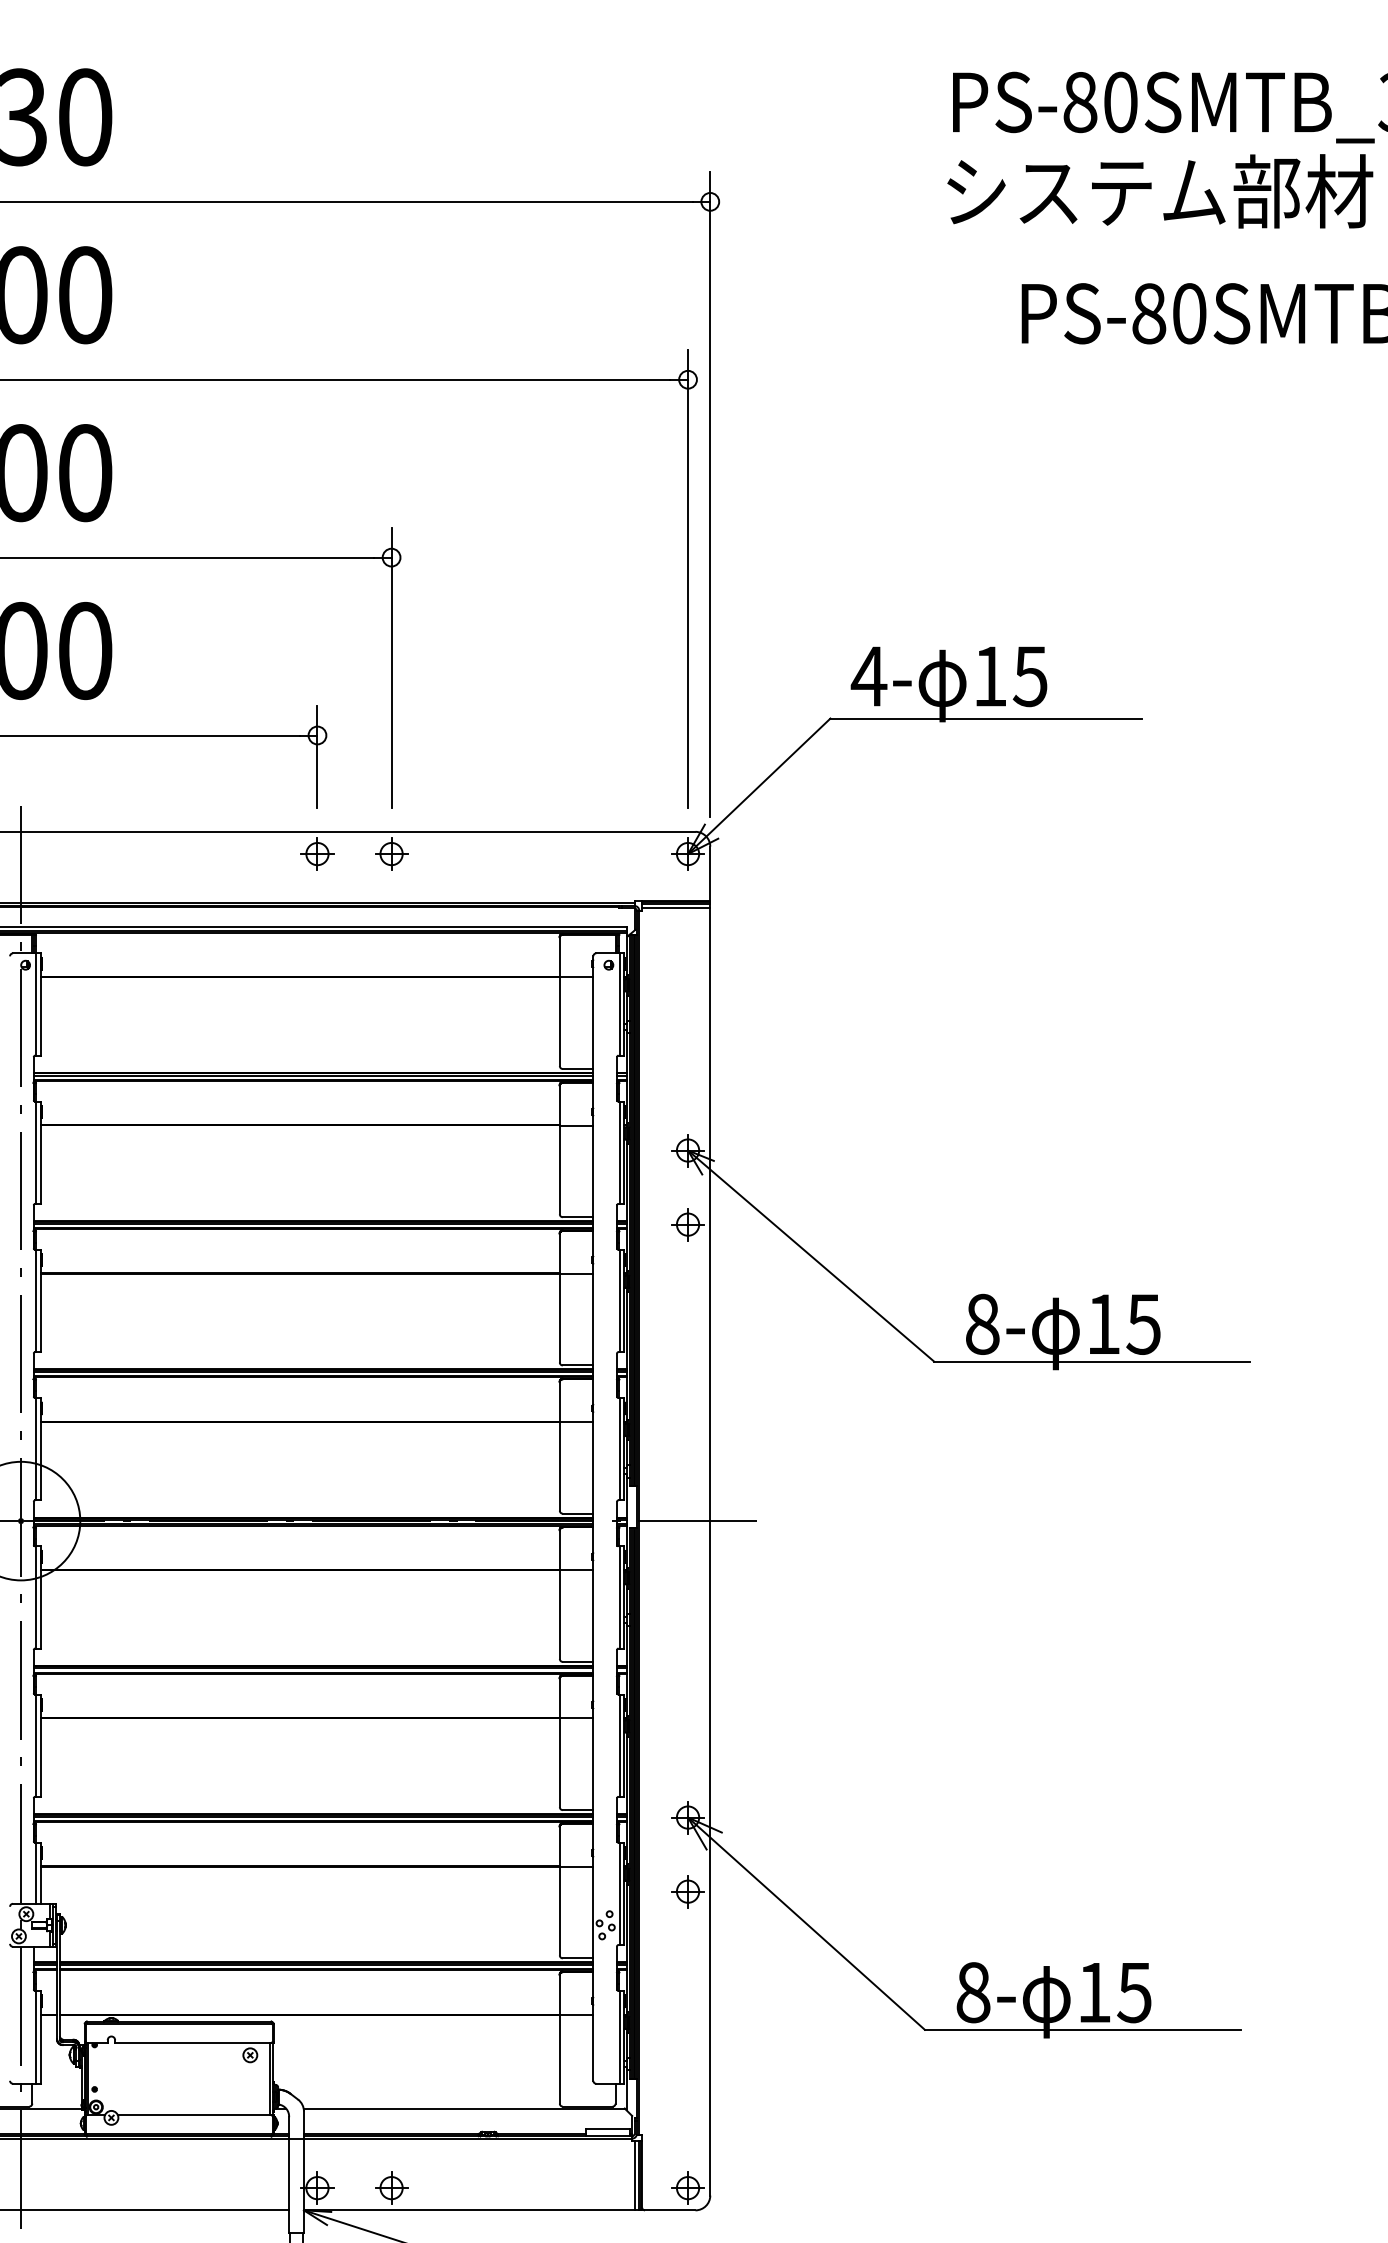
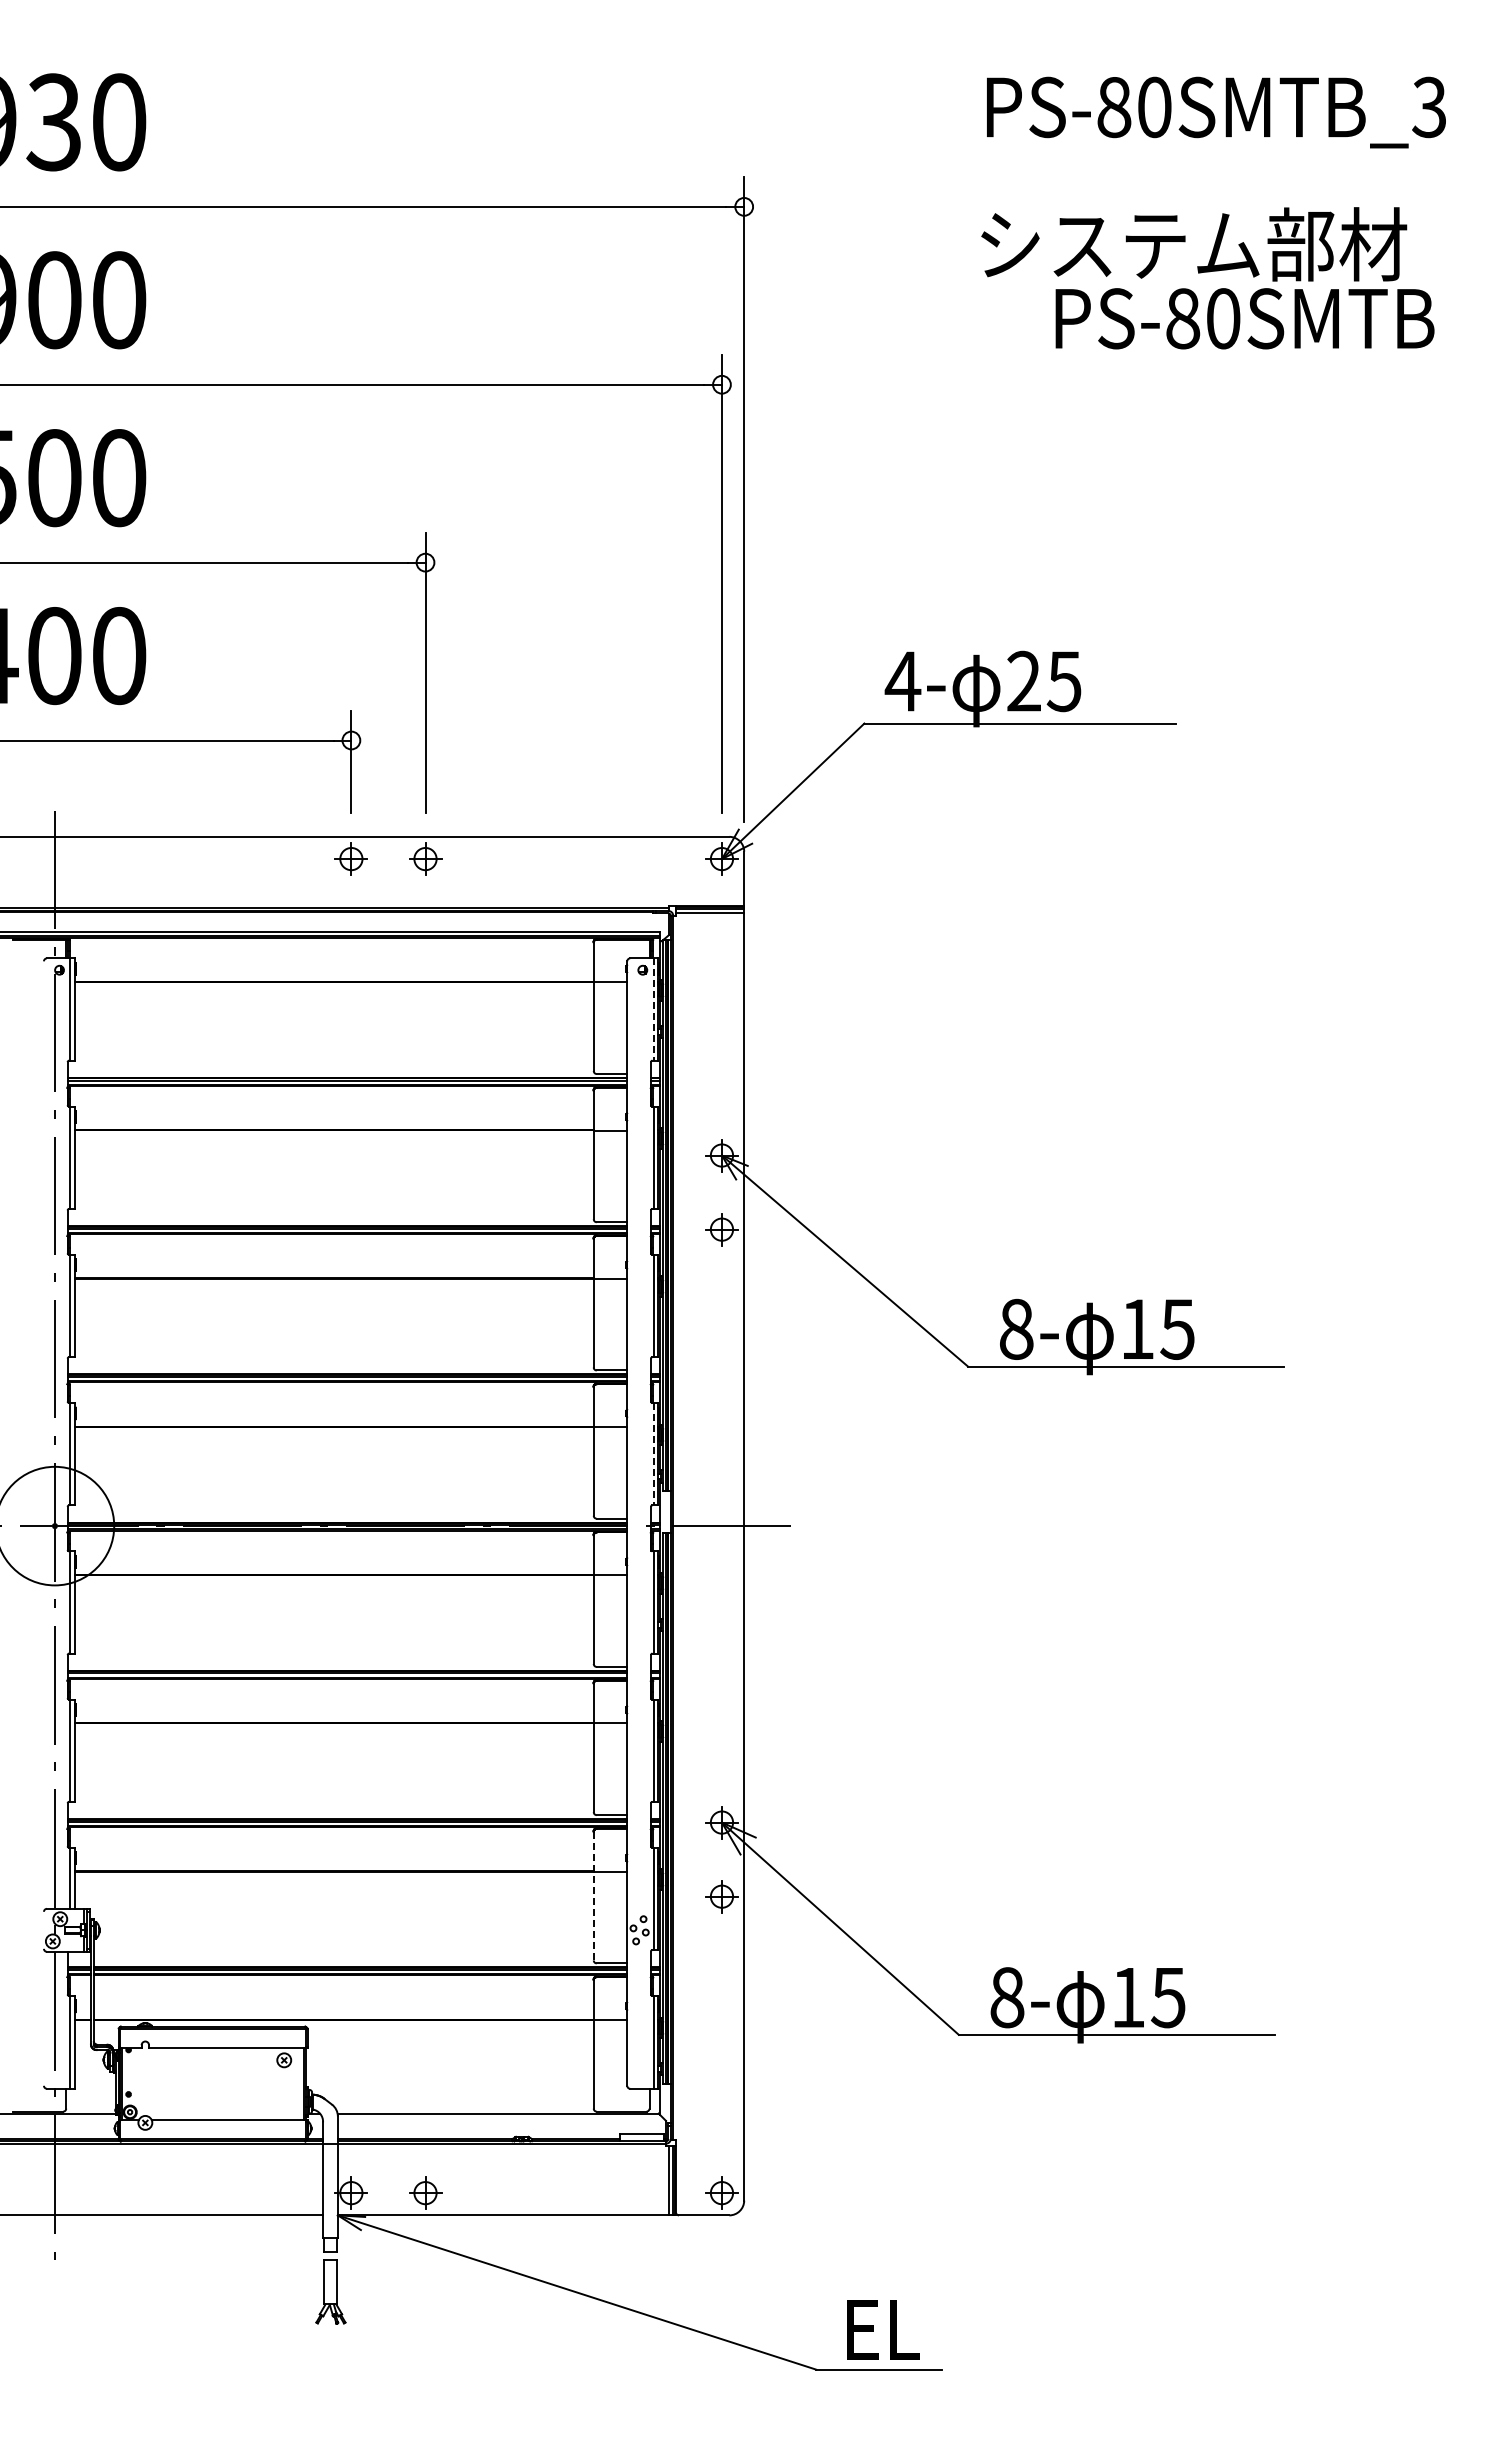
text: (1160, 191) -> (1194, 244), moved
text: (989, 675) -> (1023, 680), 15 -> 25
line: (619, 1005) -> (653, 1010), solid -> dashed
line: (619, 1449) -> (653, 1454), solid -> dashed
line: (559, 1890) -> (593, 1895), solid -> dashed

